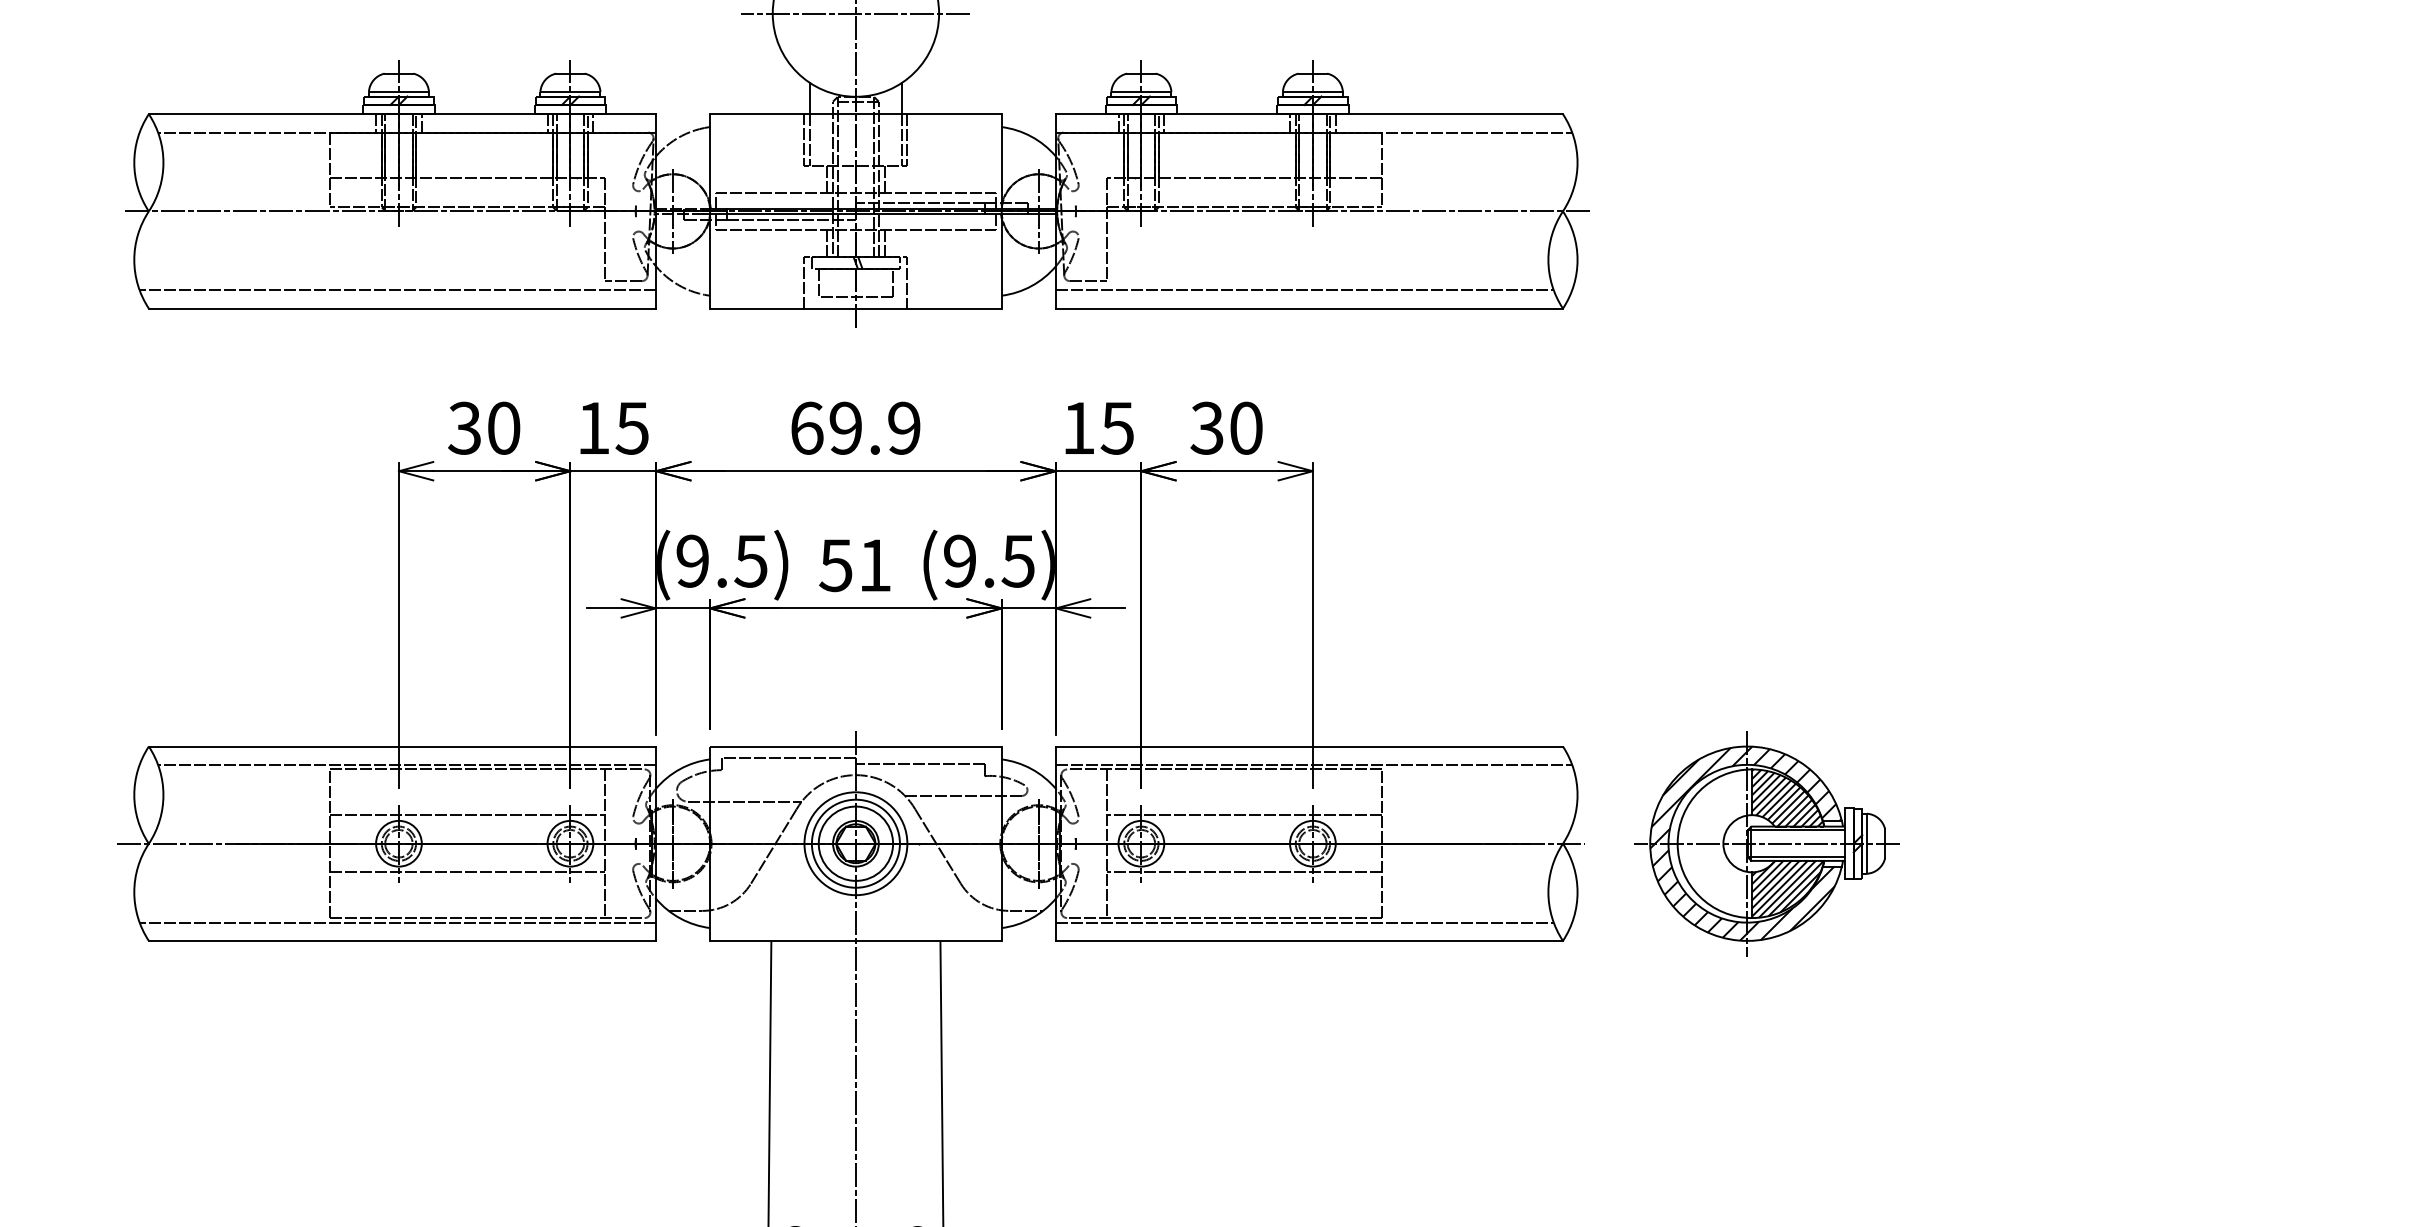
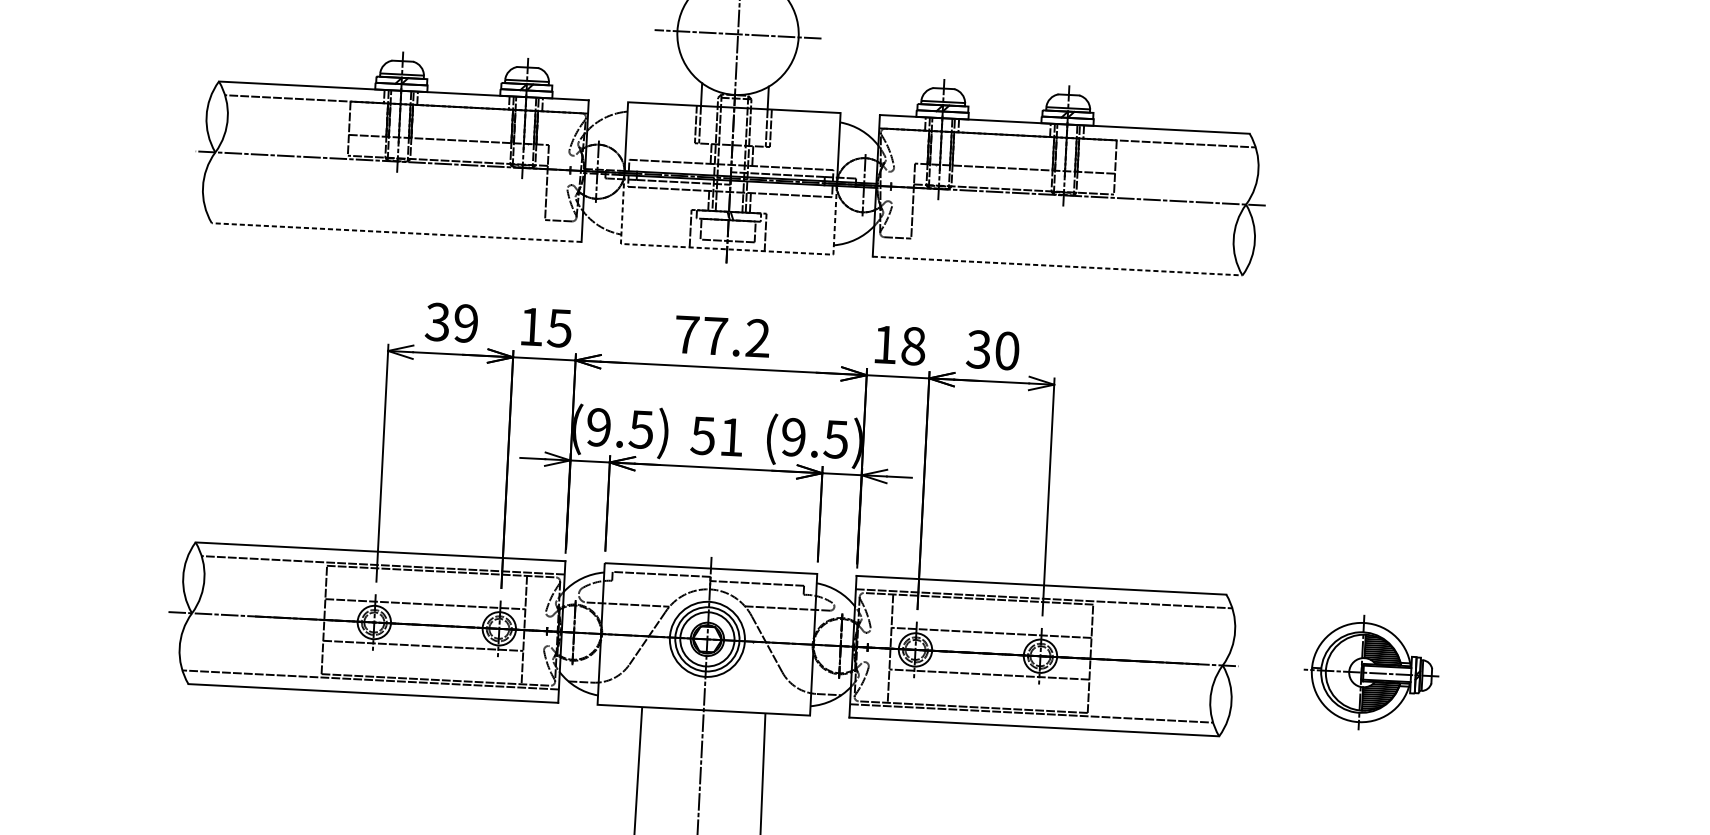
line: (397, 290) -> (393, 219), removed
line: (1304, 290) -> (1054, 252), removed
line: (402, 308) -> (396, 232), solid -> dashed
line: (855, 308) -> (726, 249), solid -> dashed
line: (1309, 308) -> (1057, 266), solid -> dashed
text: (503, 427) -> (465, 322), 30 -> 39
text: (855, 427) -> (722, 335), 69.9 -> 77.2
text: (1117, 427) -> (913, 345), 15 -> 18
part: (1766, 843) -> (1371, 672), size x0.7

